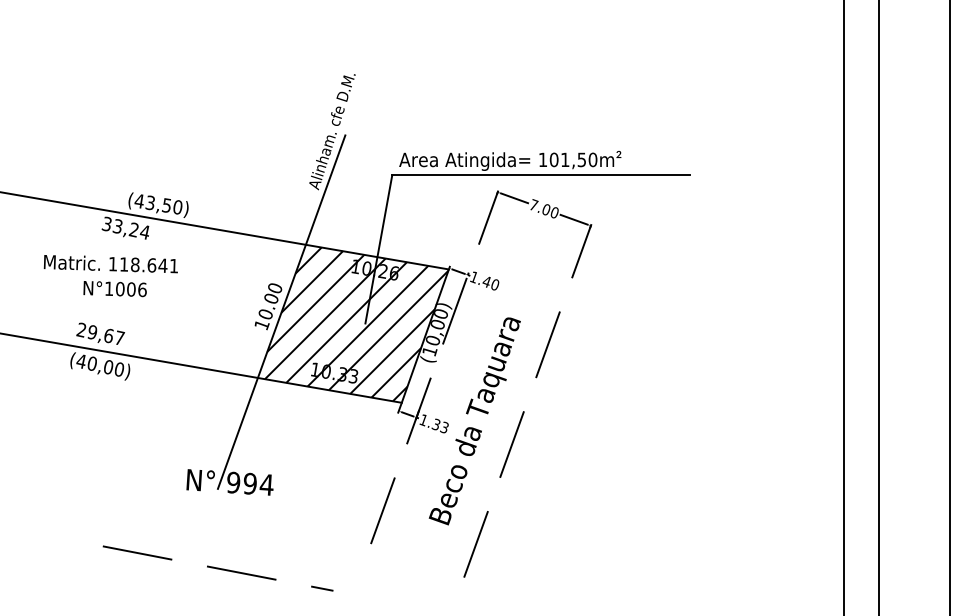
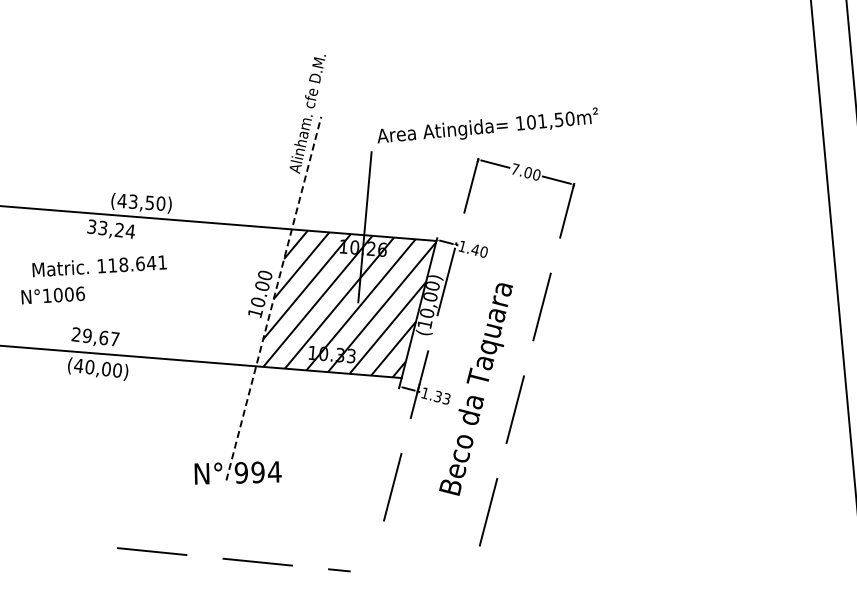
line: (541, 175) -> (520, 139), removed
text: (114, 289) -> (52, 296), moved
line: (281, 312) -> (273, 299), solid -> dashed

